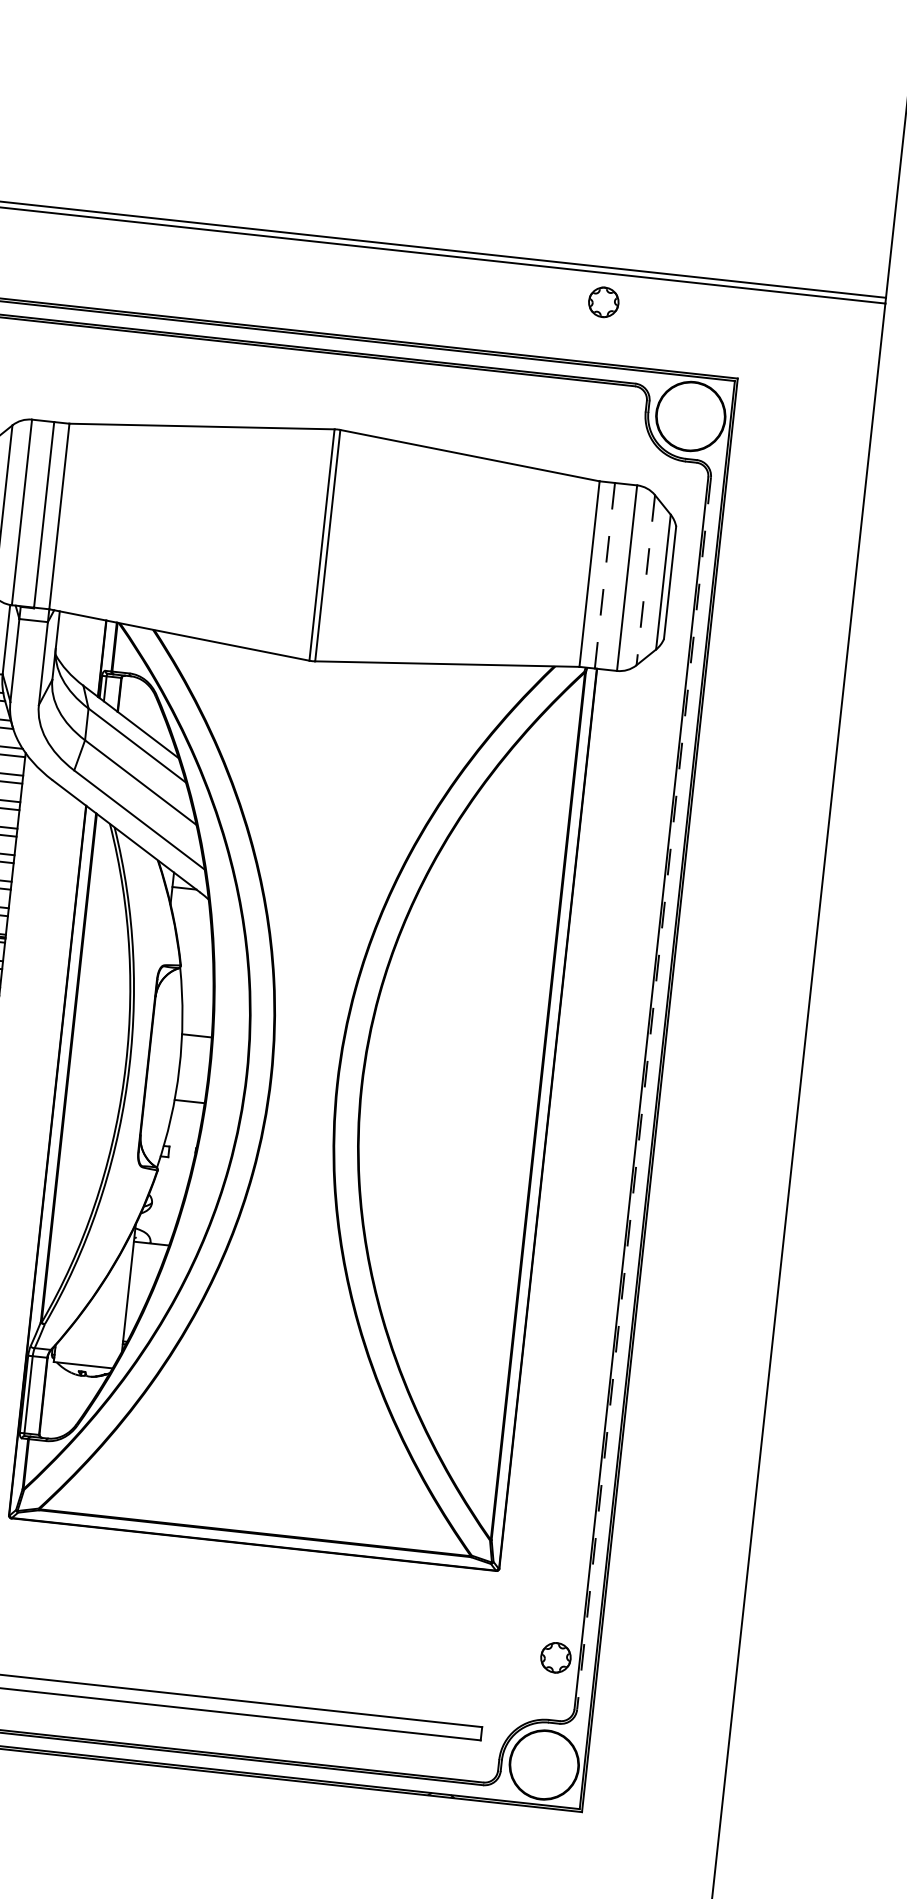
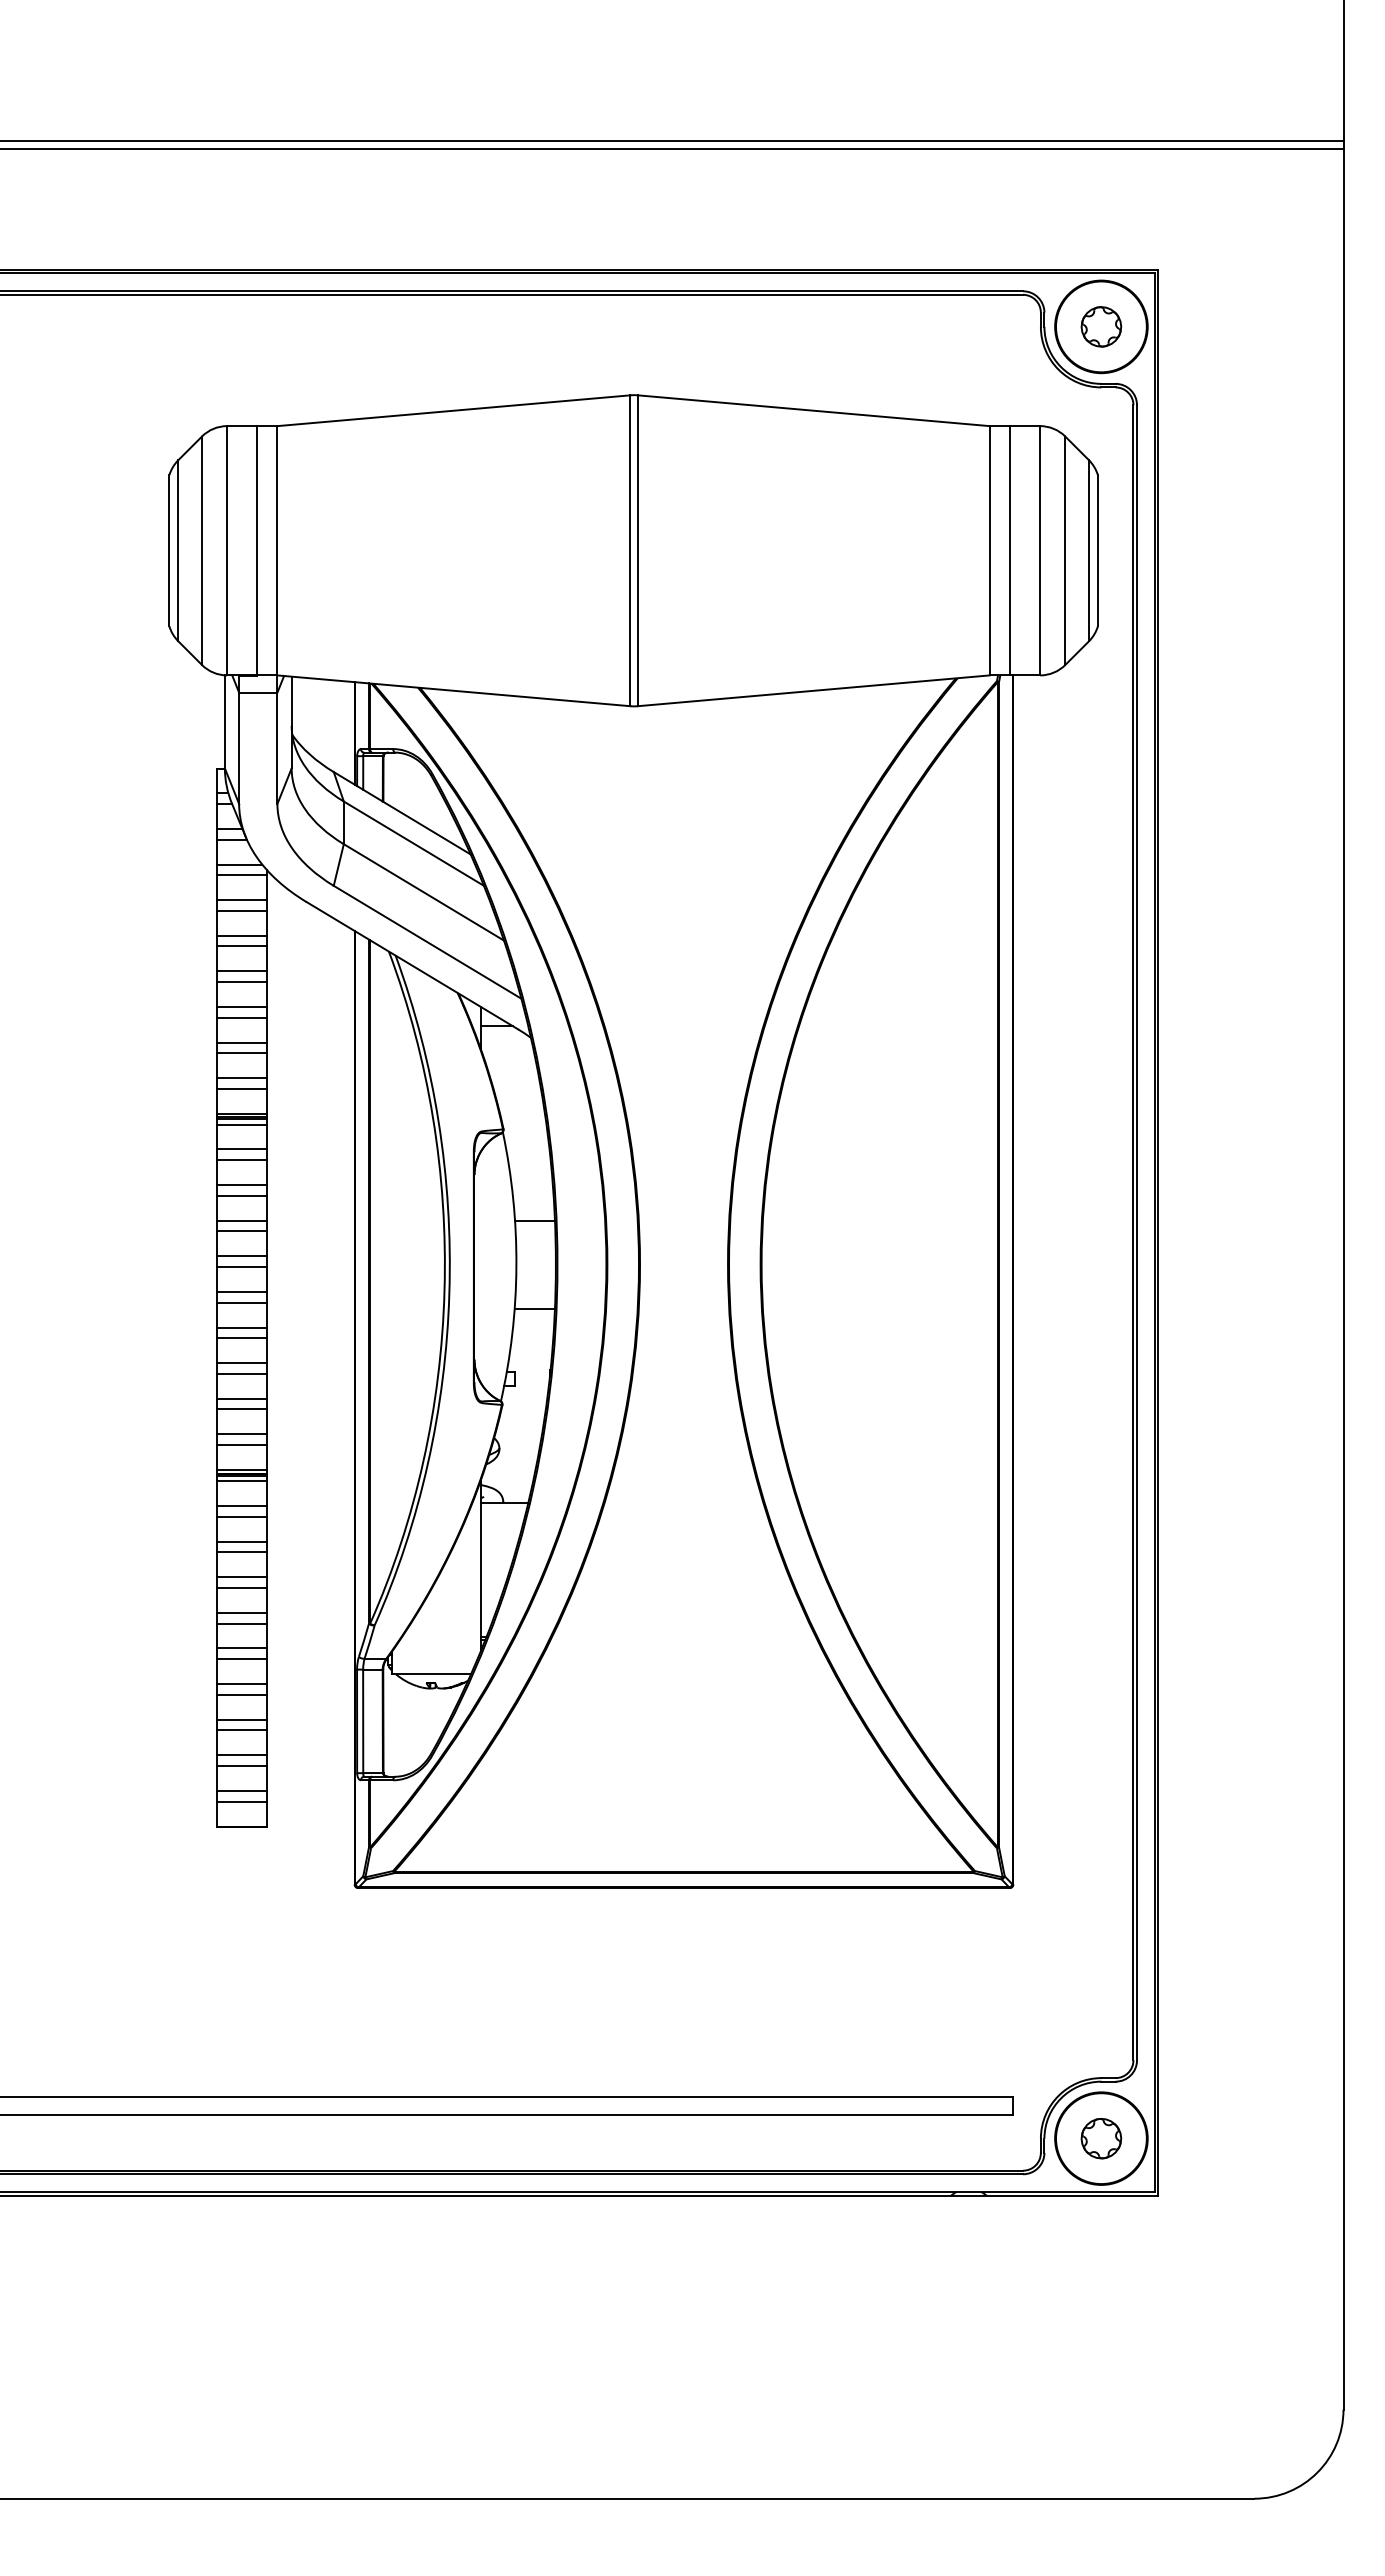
part: (603, 302) -> (1101, 326), moved
line: (605, 575) -> (1010, 550), dashed -> solid
line: (645, 580) -> (1065, 551), dashed -> solid
line: (644, 1093) -> (1137, 1232), dashed -> solid
part: (556, 1657) -> (1101, 2138), moved

